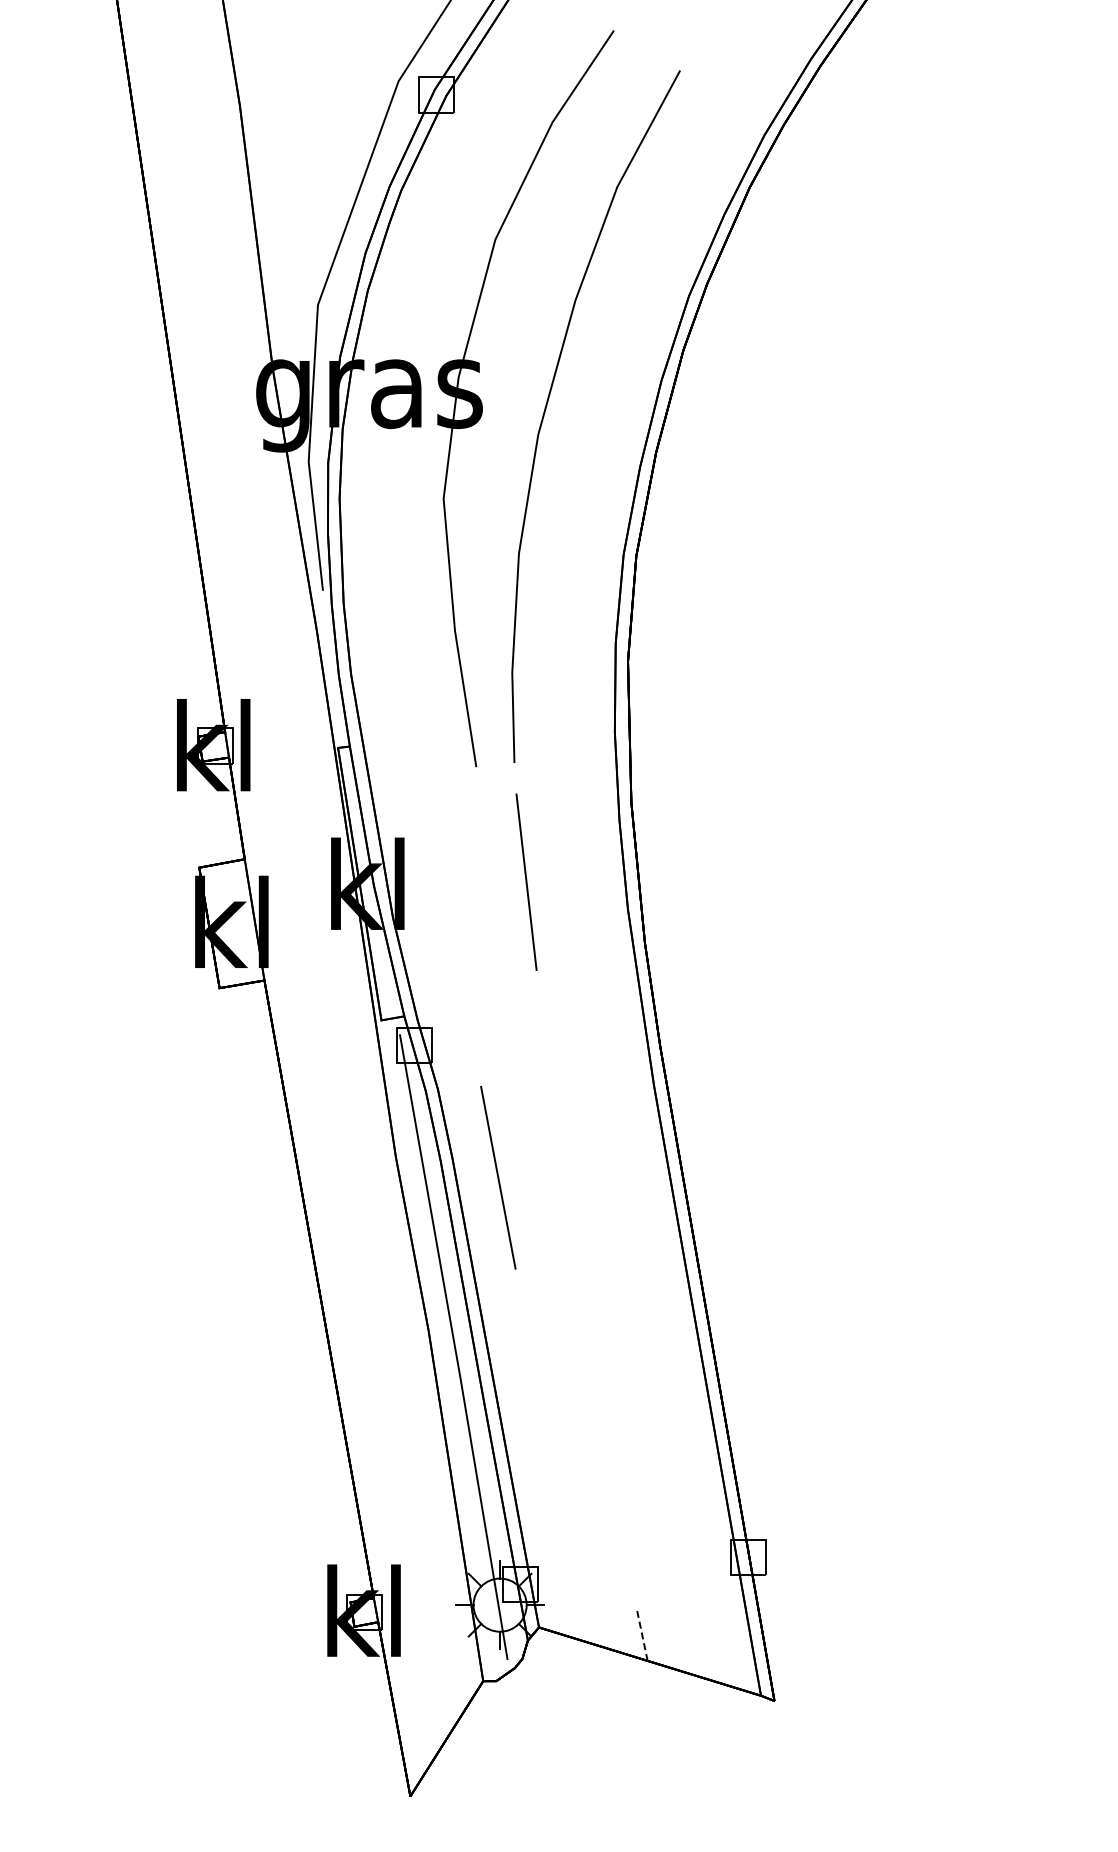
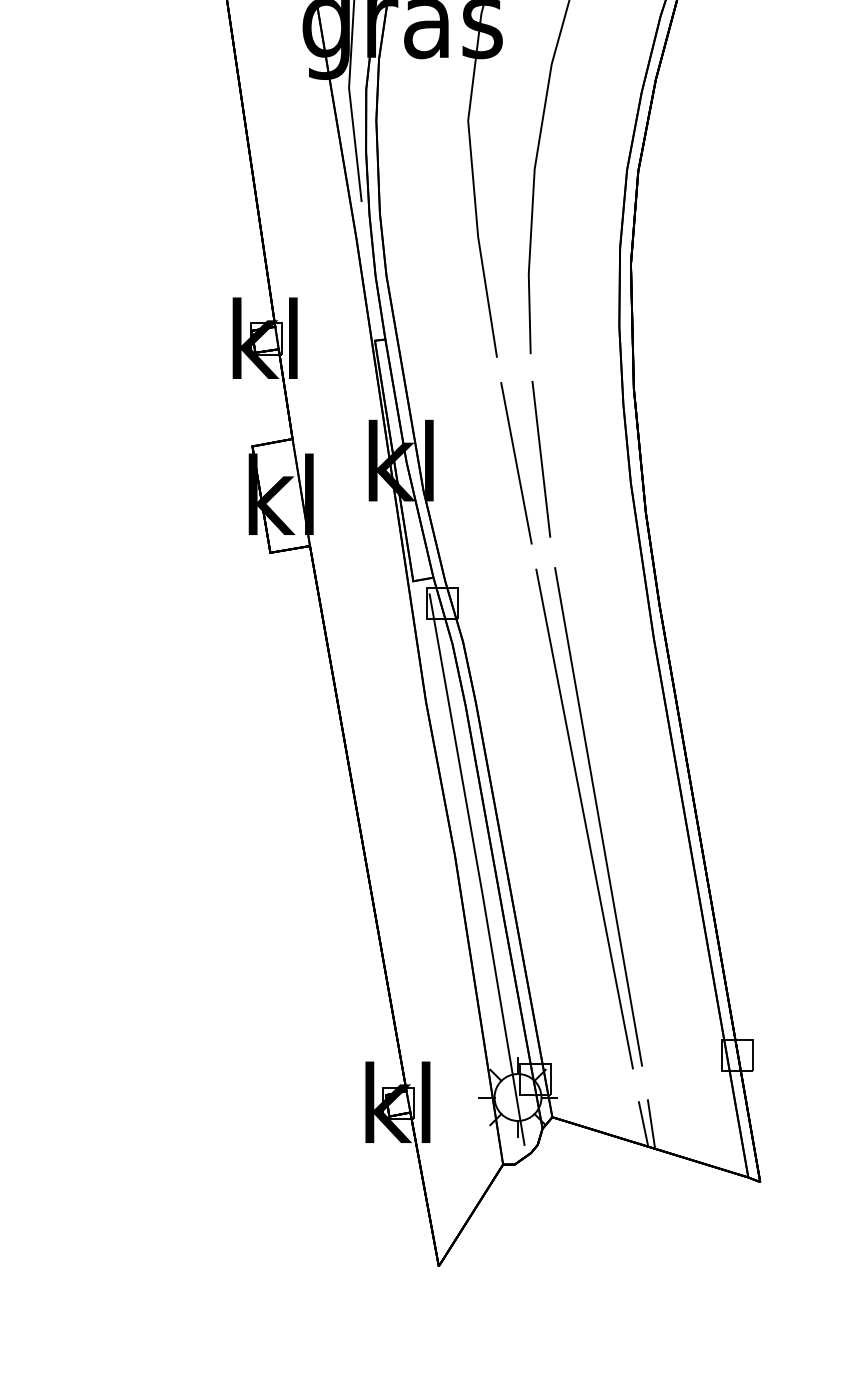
line: (498, 1177) -> (516, 463), moved
line: (591, 1287) -> (598, 817), added
line: (575, 1289) -> (584, 818), added
line: (642, 1635) -> (643, 1124), dashed -> solid
line: (651, 1635) -> (651, 1124), added

